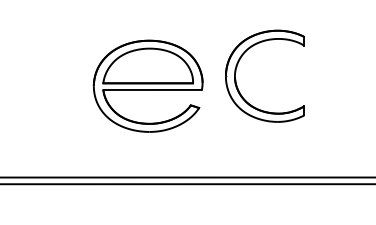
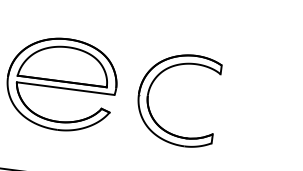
part: (237, 67) -> (151, 87), moved

